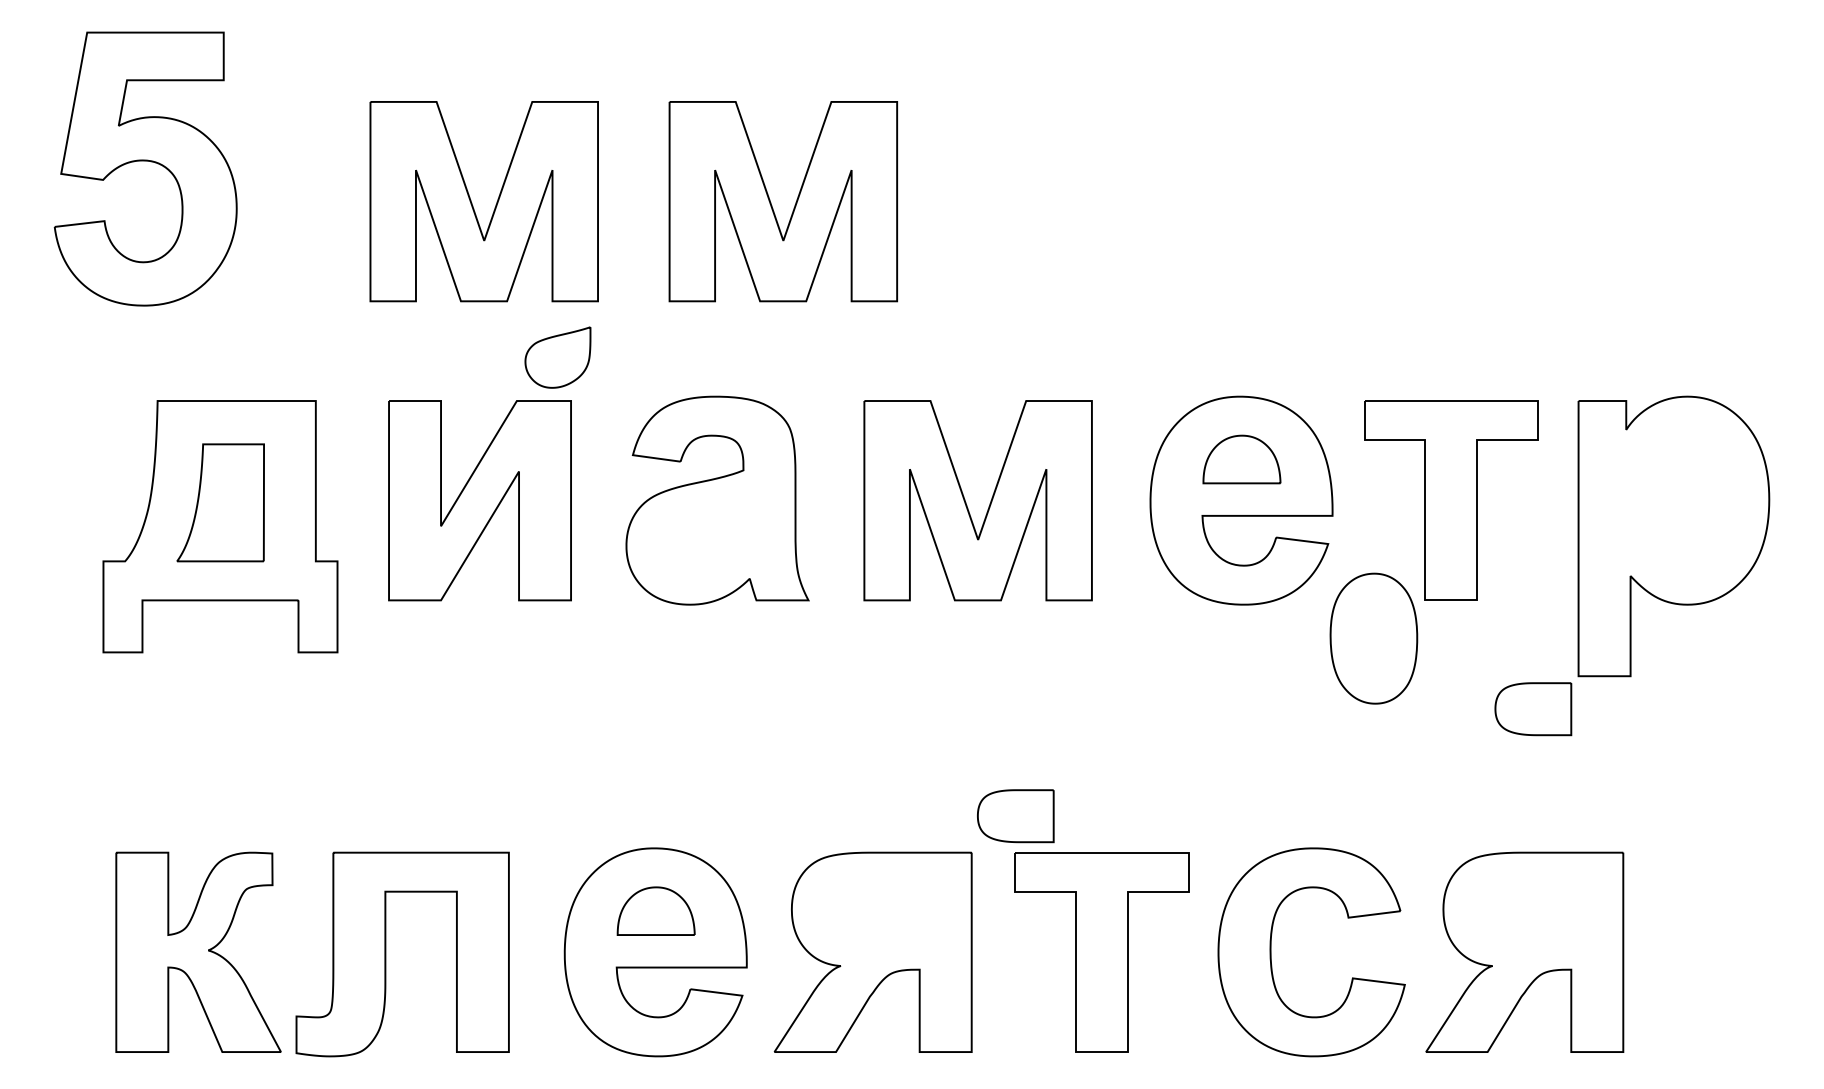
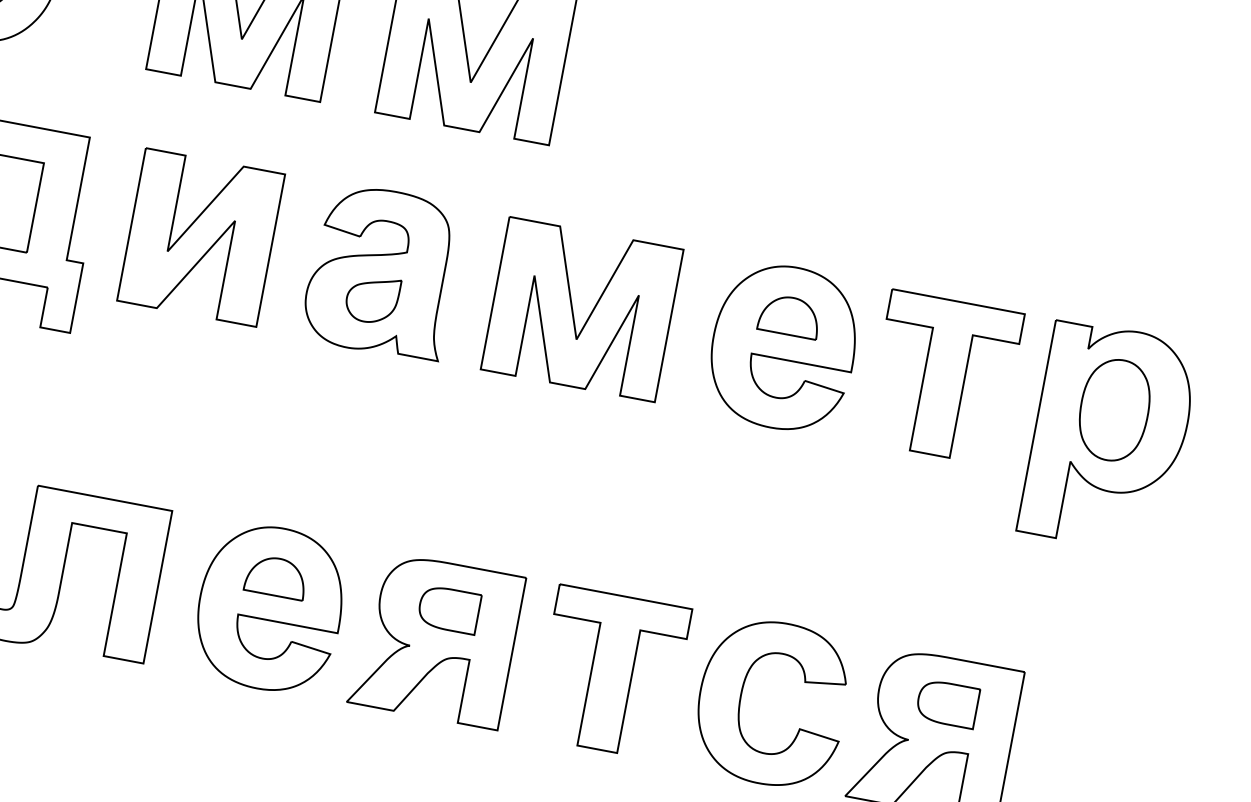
part: (557, 357) -> (372, 299), moved
part: (1373, 638) -> (1114, 409), moved
part: (1533, 709) -> (947, 704), moved
part: (1015, 816) -> (448, 609), moved

